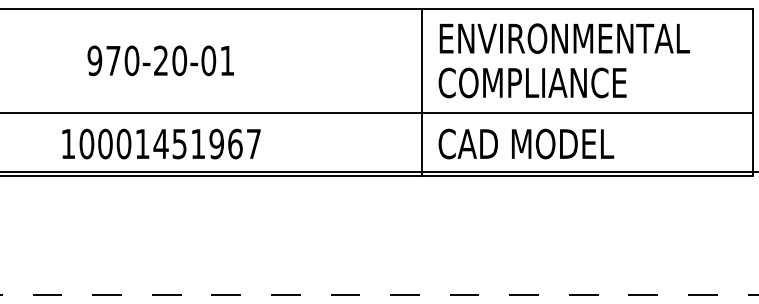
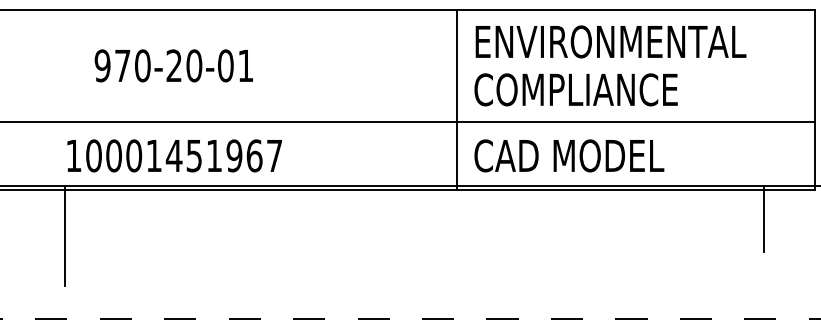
line: (705, 201) -> (763, 218), added
line: (59, 218) -> (64, 236), added

